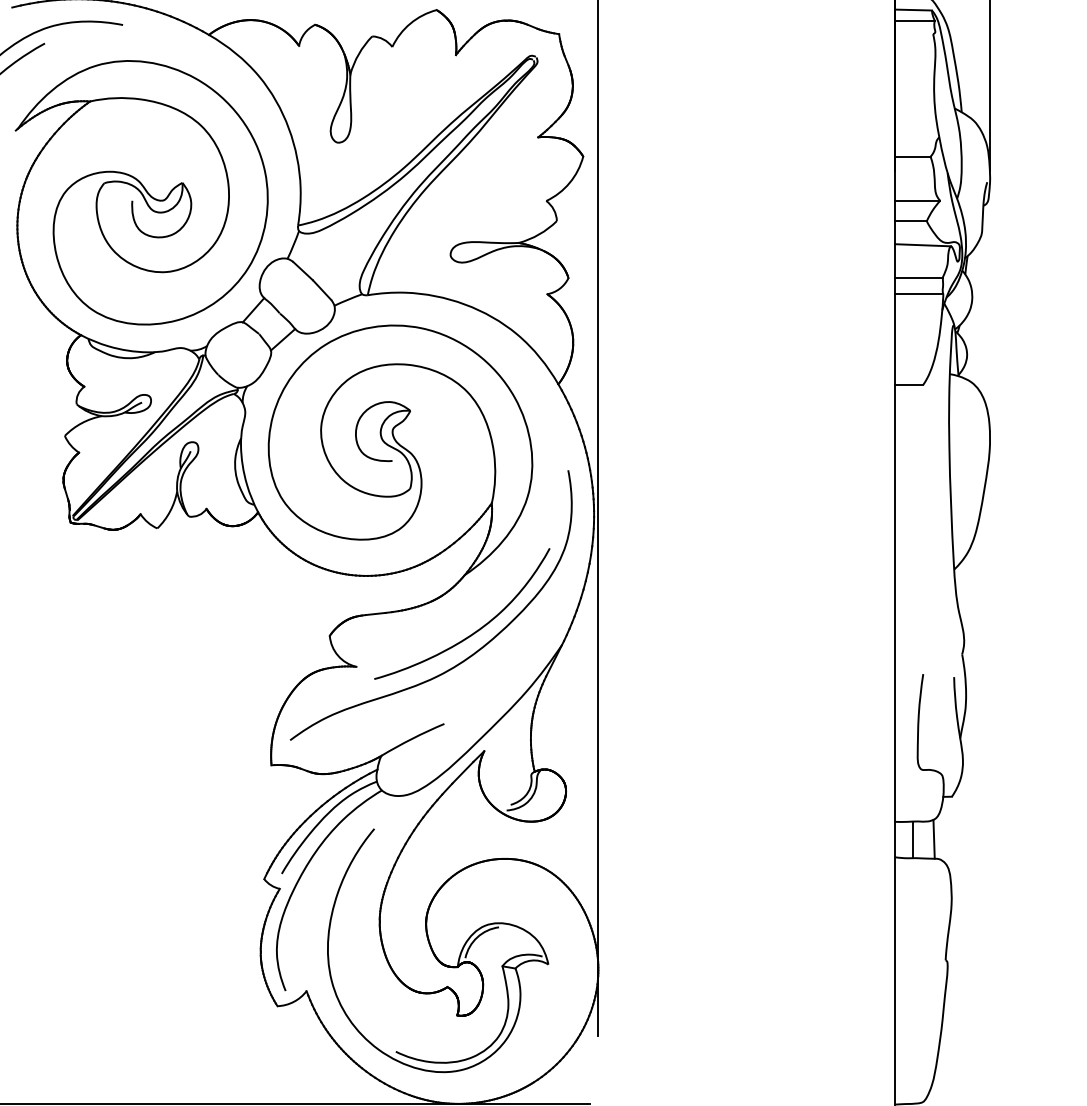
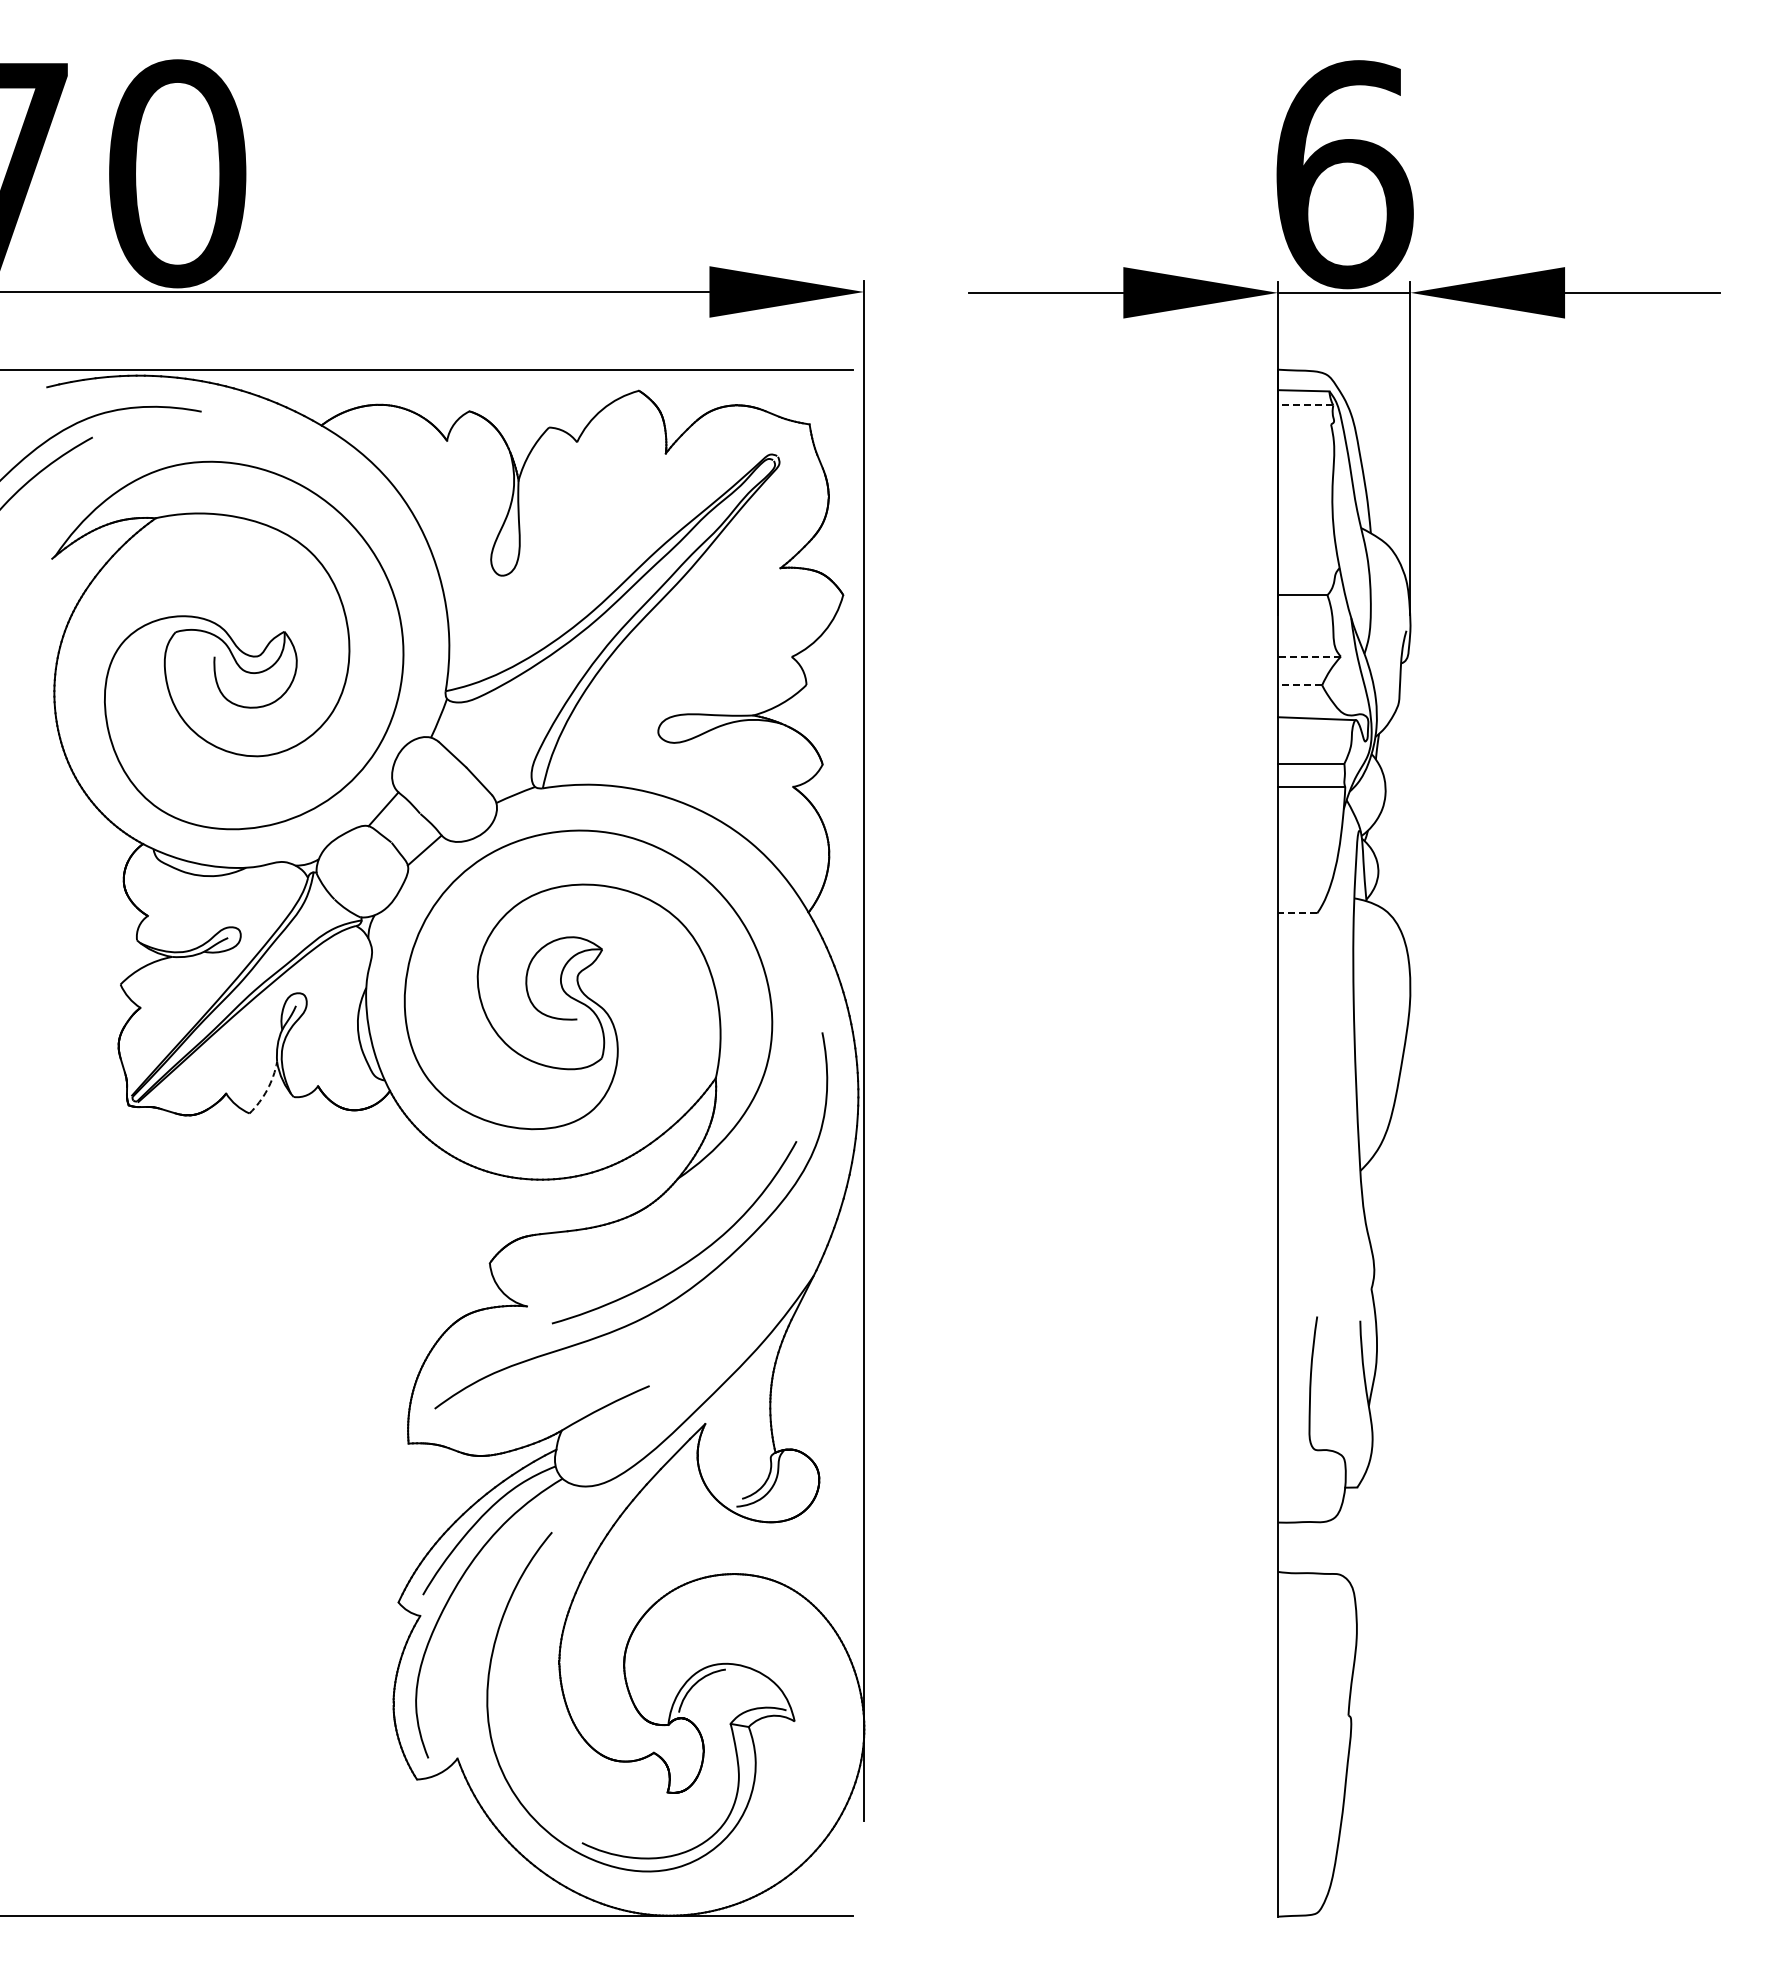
line: (914, 20) -> (1305, 405), solid -> dashed
line: (916, 200) -> (1308, 656), solid -> dashed
line: (910, 221) -> (1299, 685), solid -> dashed
line: (909, 385) -> (1297, 913), solid -> dashed
arc: (170, 511) -> (267, 1089), solid -> dashed
line: (913, 839) -> (1303, 1547), removed
line: (934, 839) -> (1332, 1546), removed

